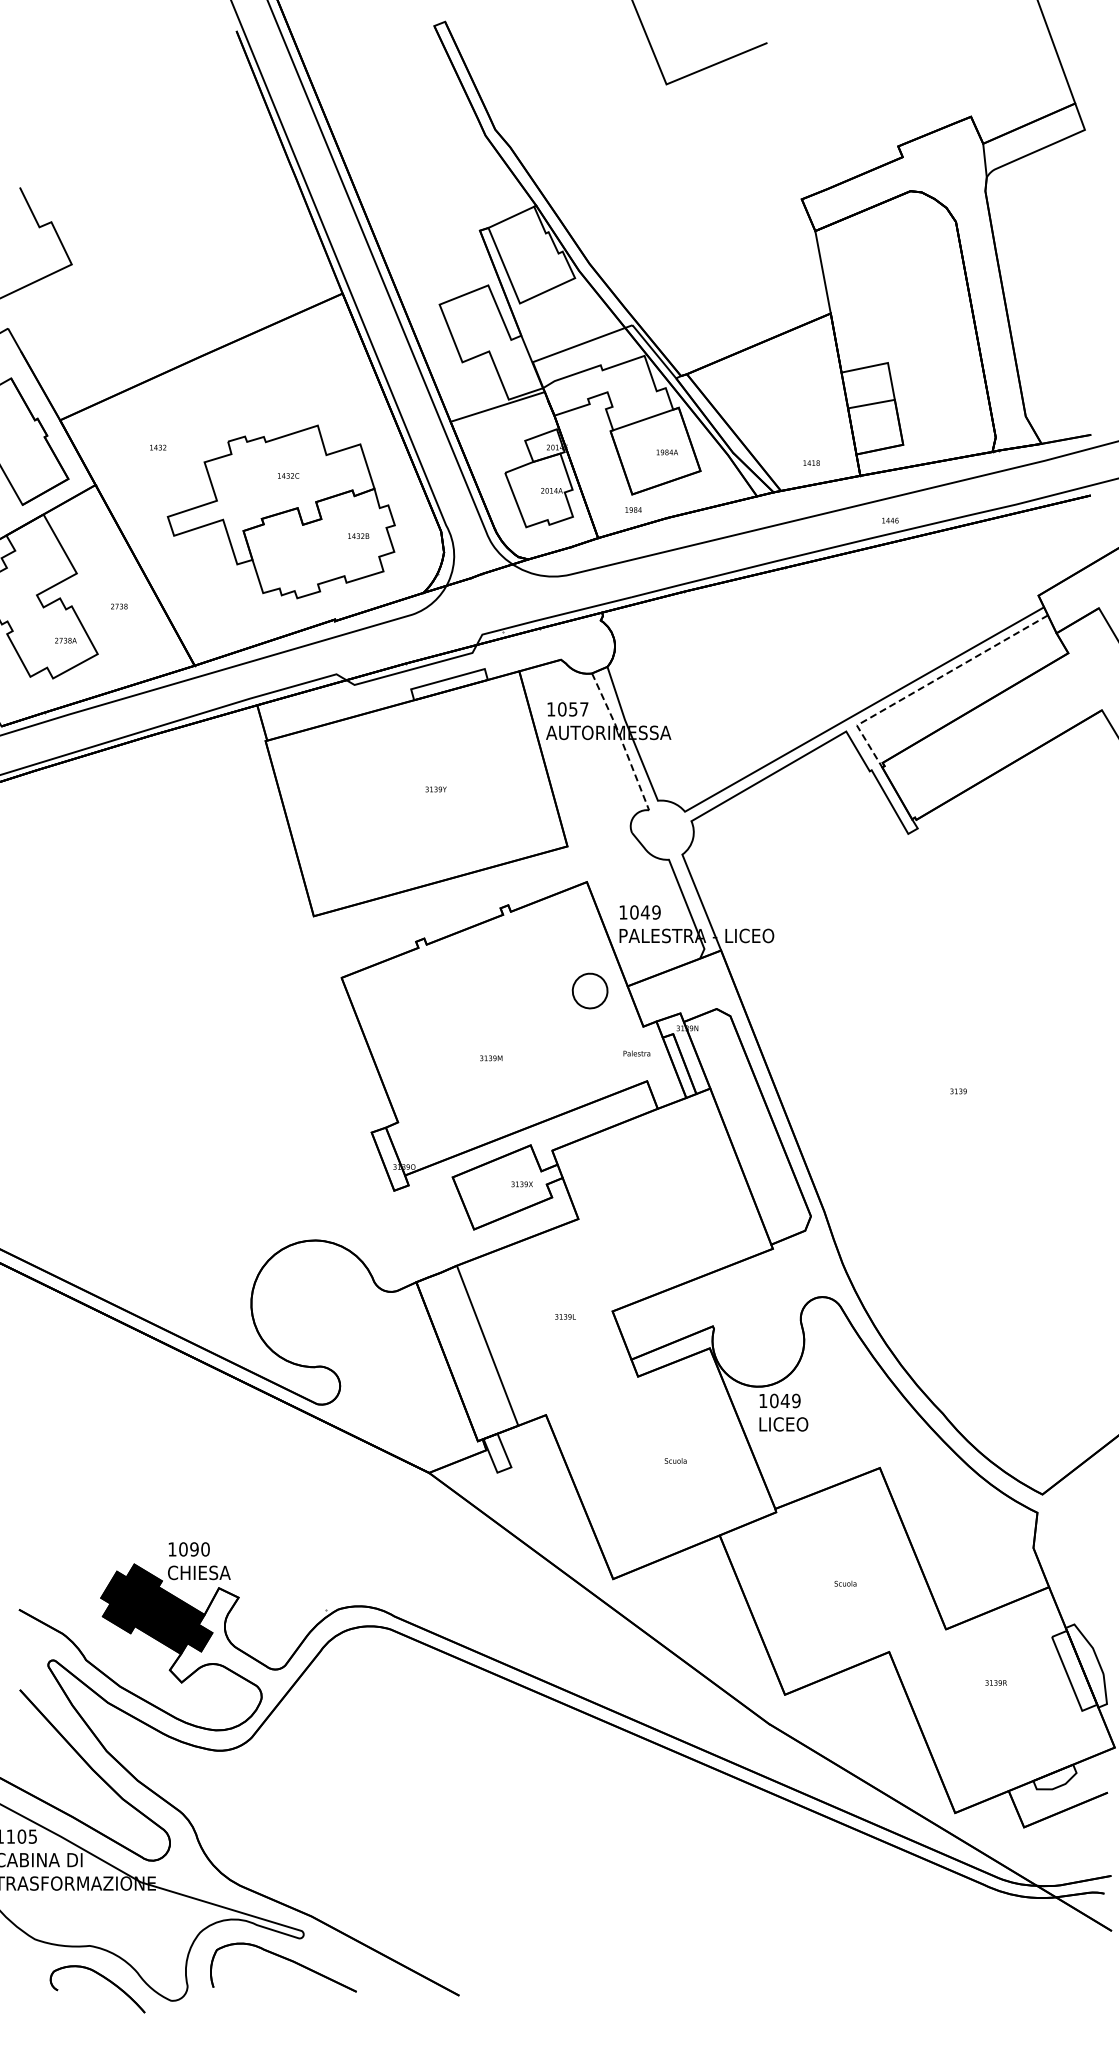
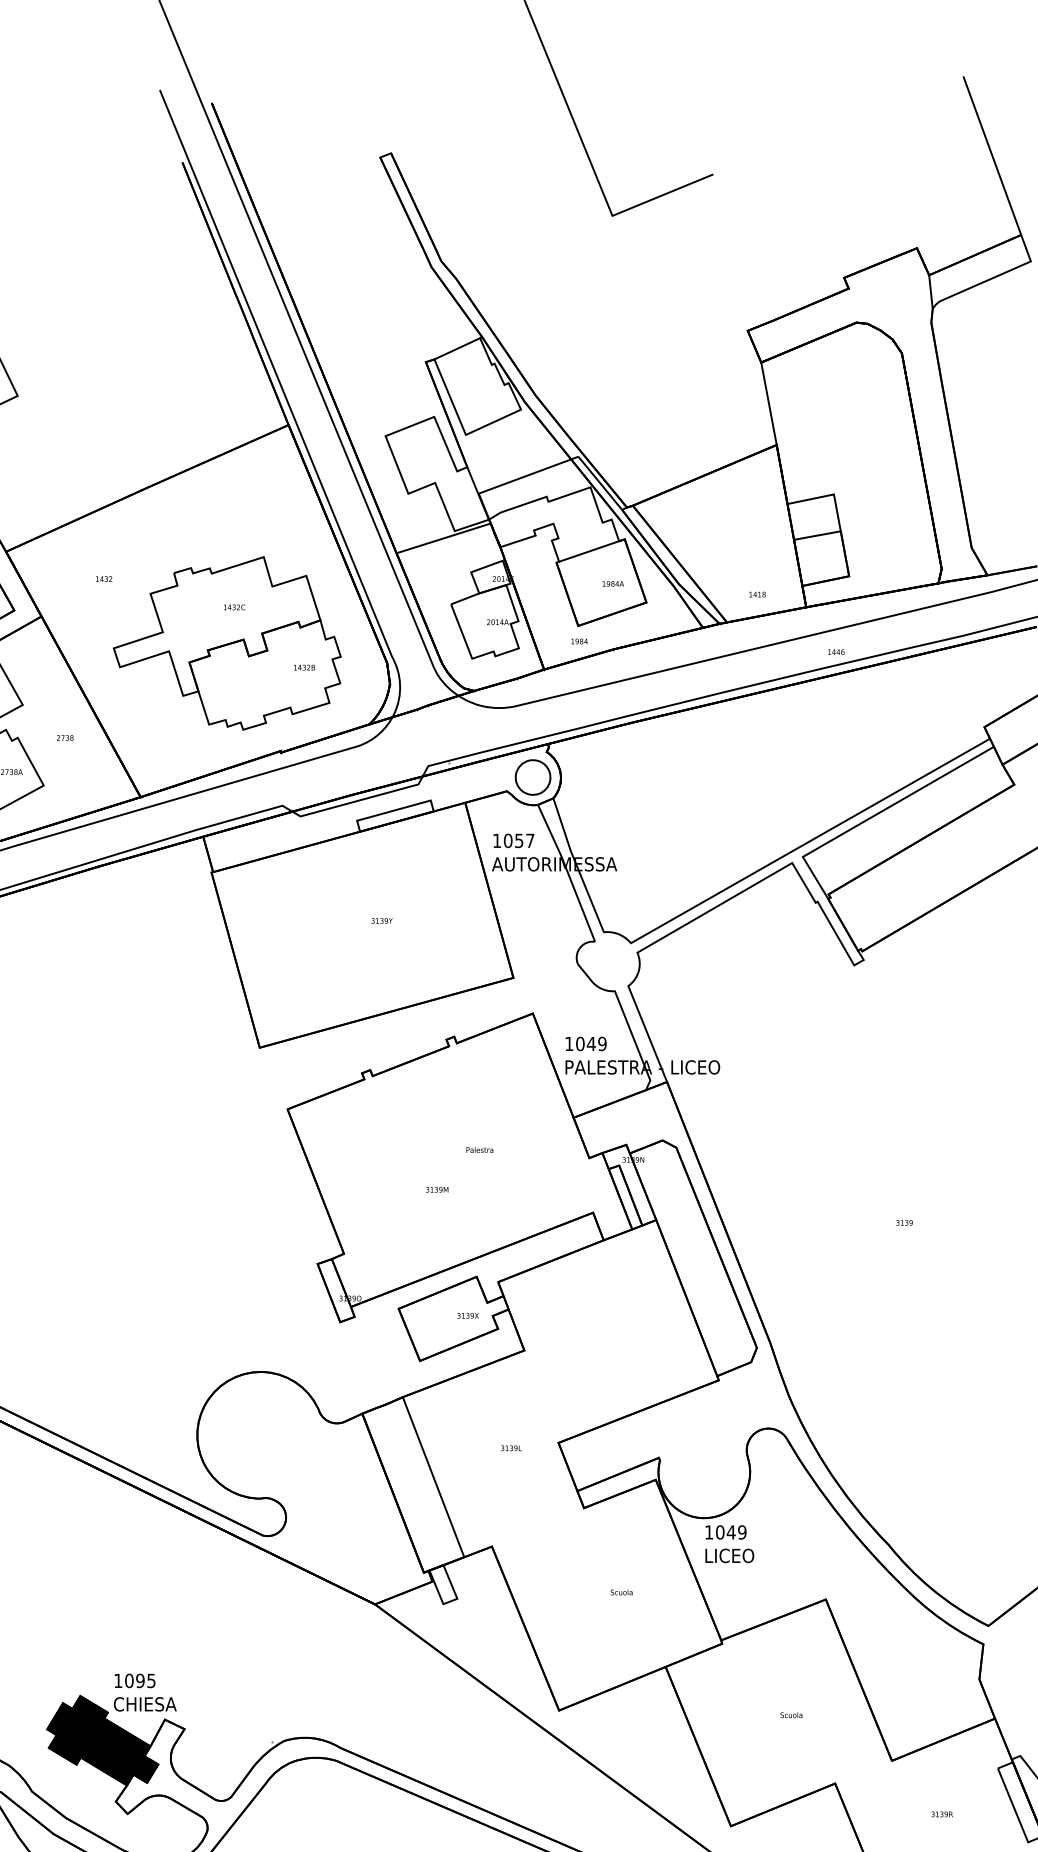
line: (930, 683) -> (876, 814), dashed -> solid
line: (621, 740) -> (567, 871), dashed -> solid
part: (589, 990) -> (532, 776), moved
text: (636, 1053) -> (479, 1149), moved
text: (205, 1549) -> (151, 1680), 1090 -> 1095

